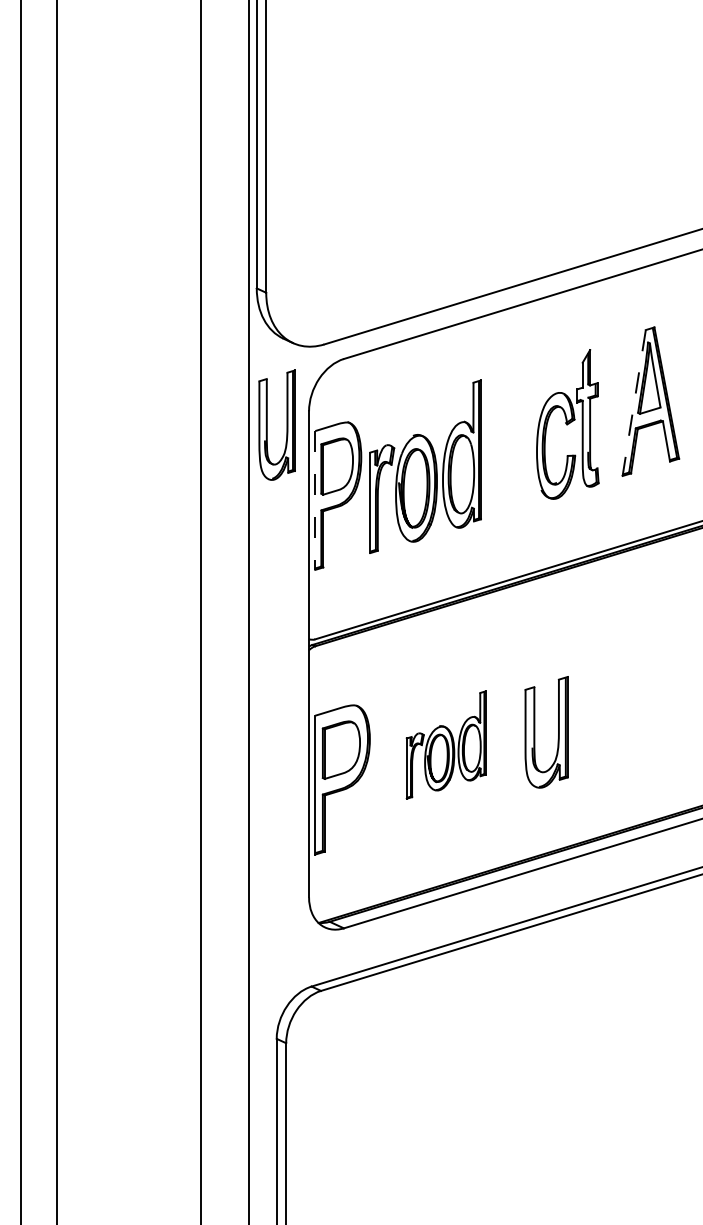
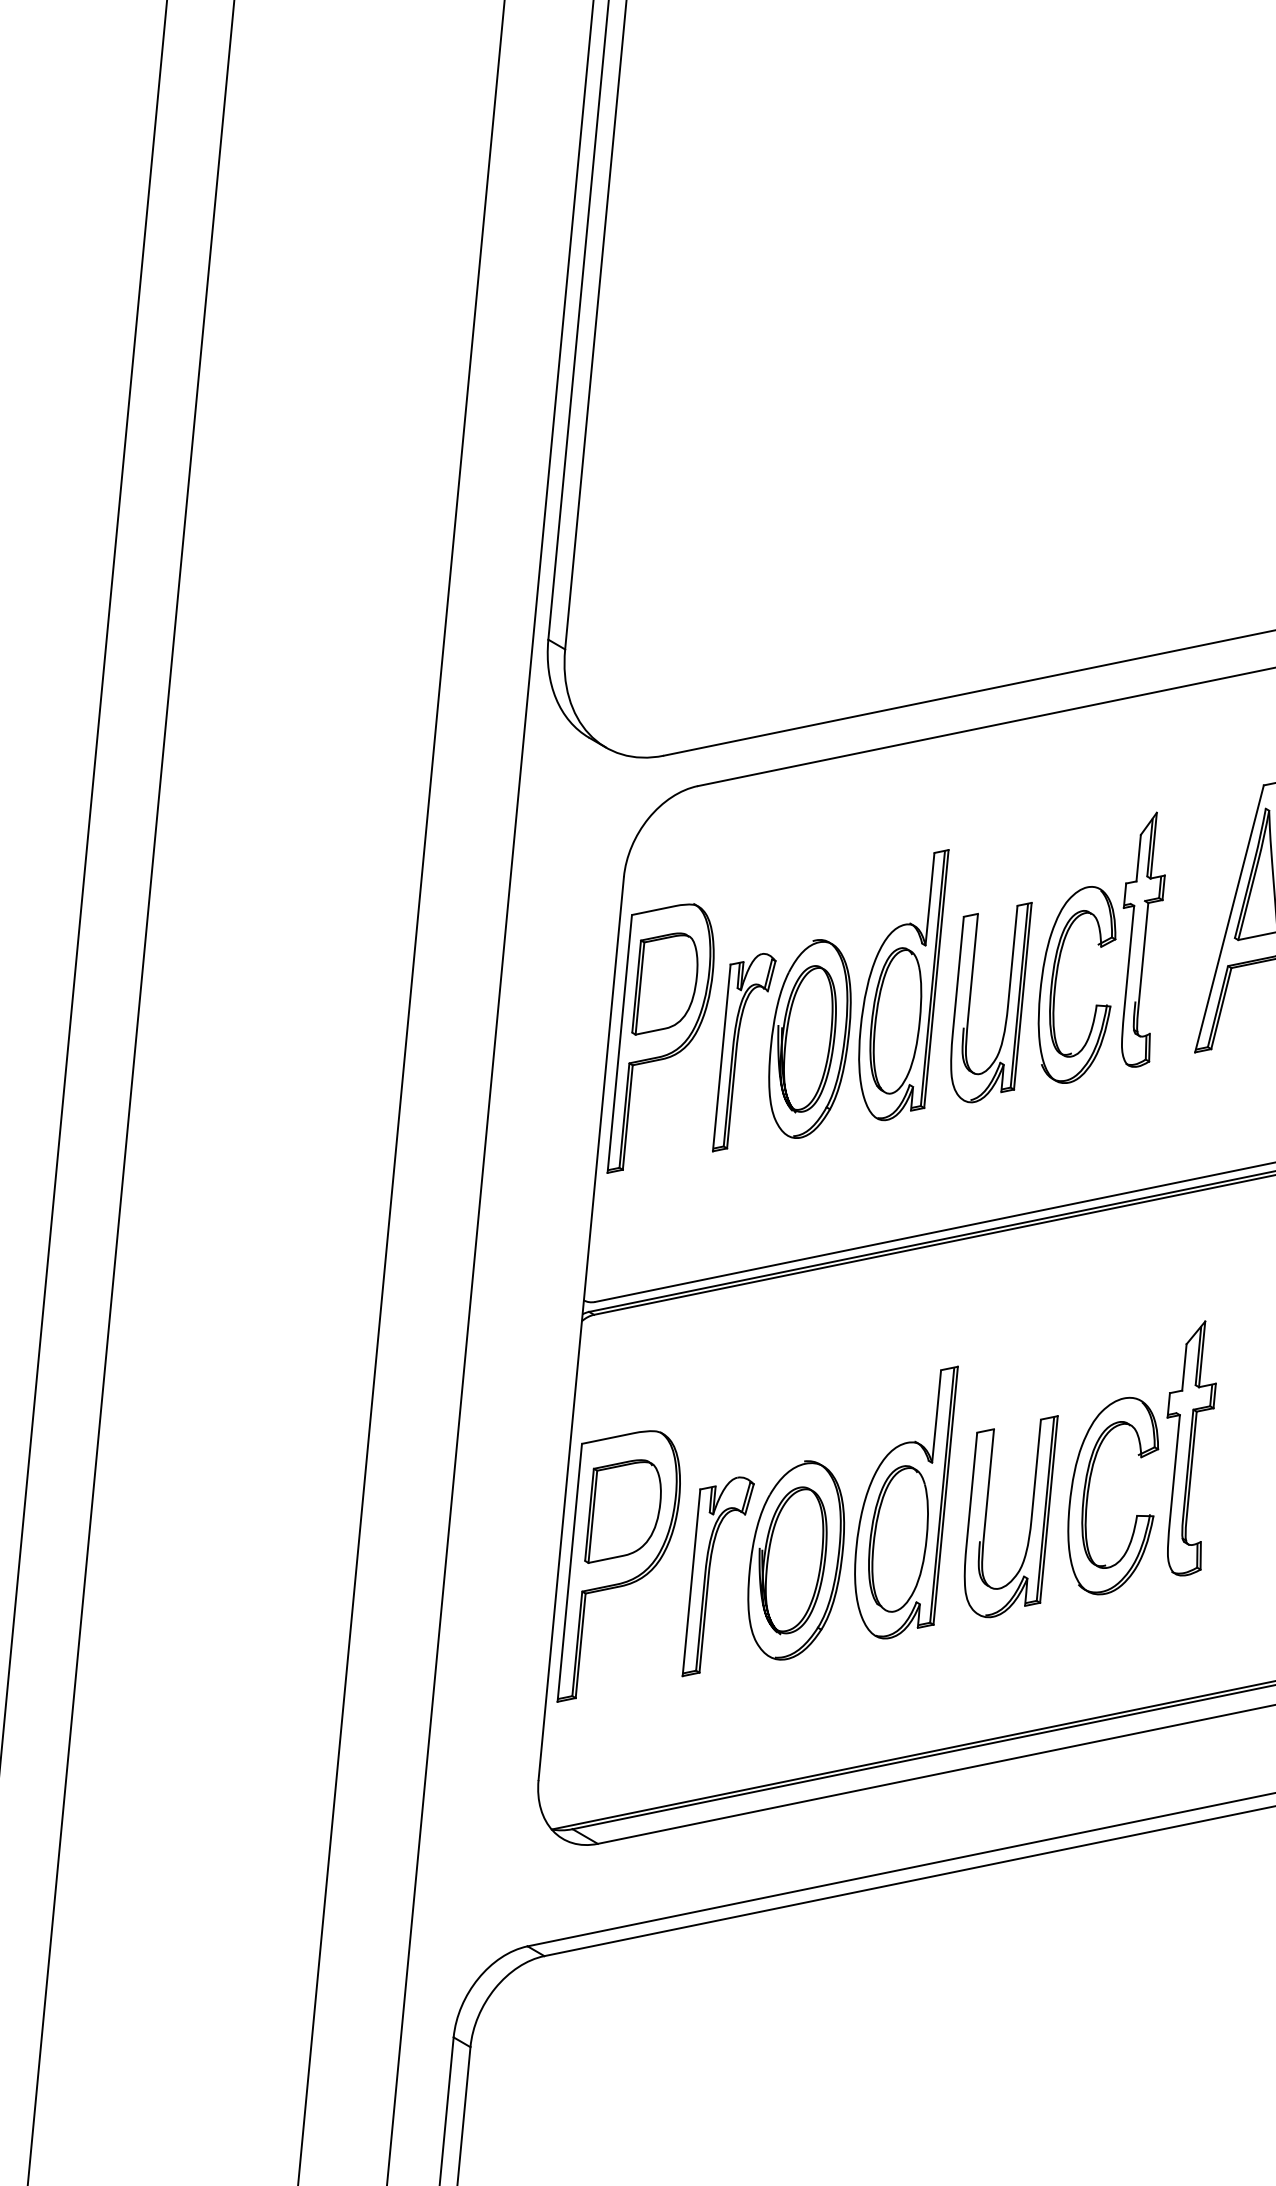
line: (634, 403) -> (1229, 919), dashed -> solid
part: (267, 424) -> (971, 998), moved
line: (315, 501) -> (620, 1045), dashed -> solid
part: (614, 694) -> (1141, 1456), added
part: (445, 744) -> (818, 1520), size x1.67

